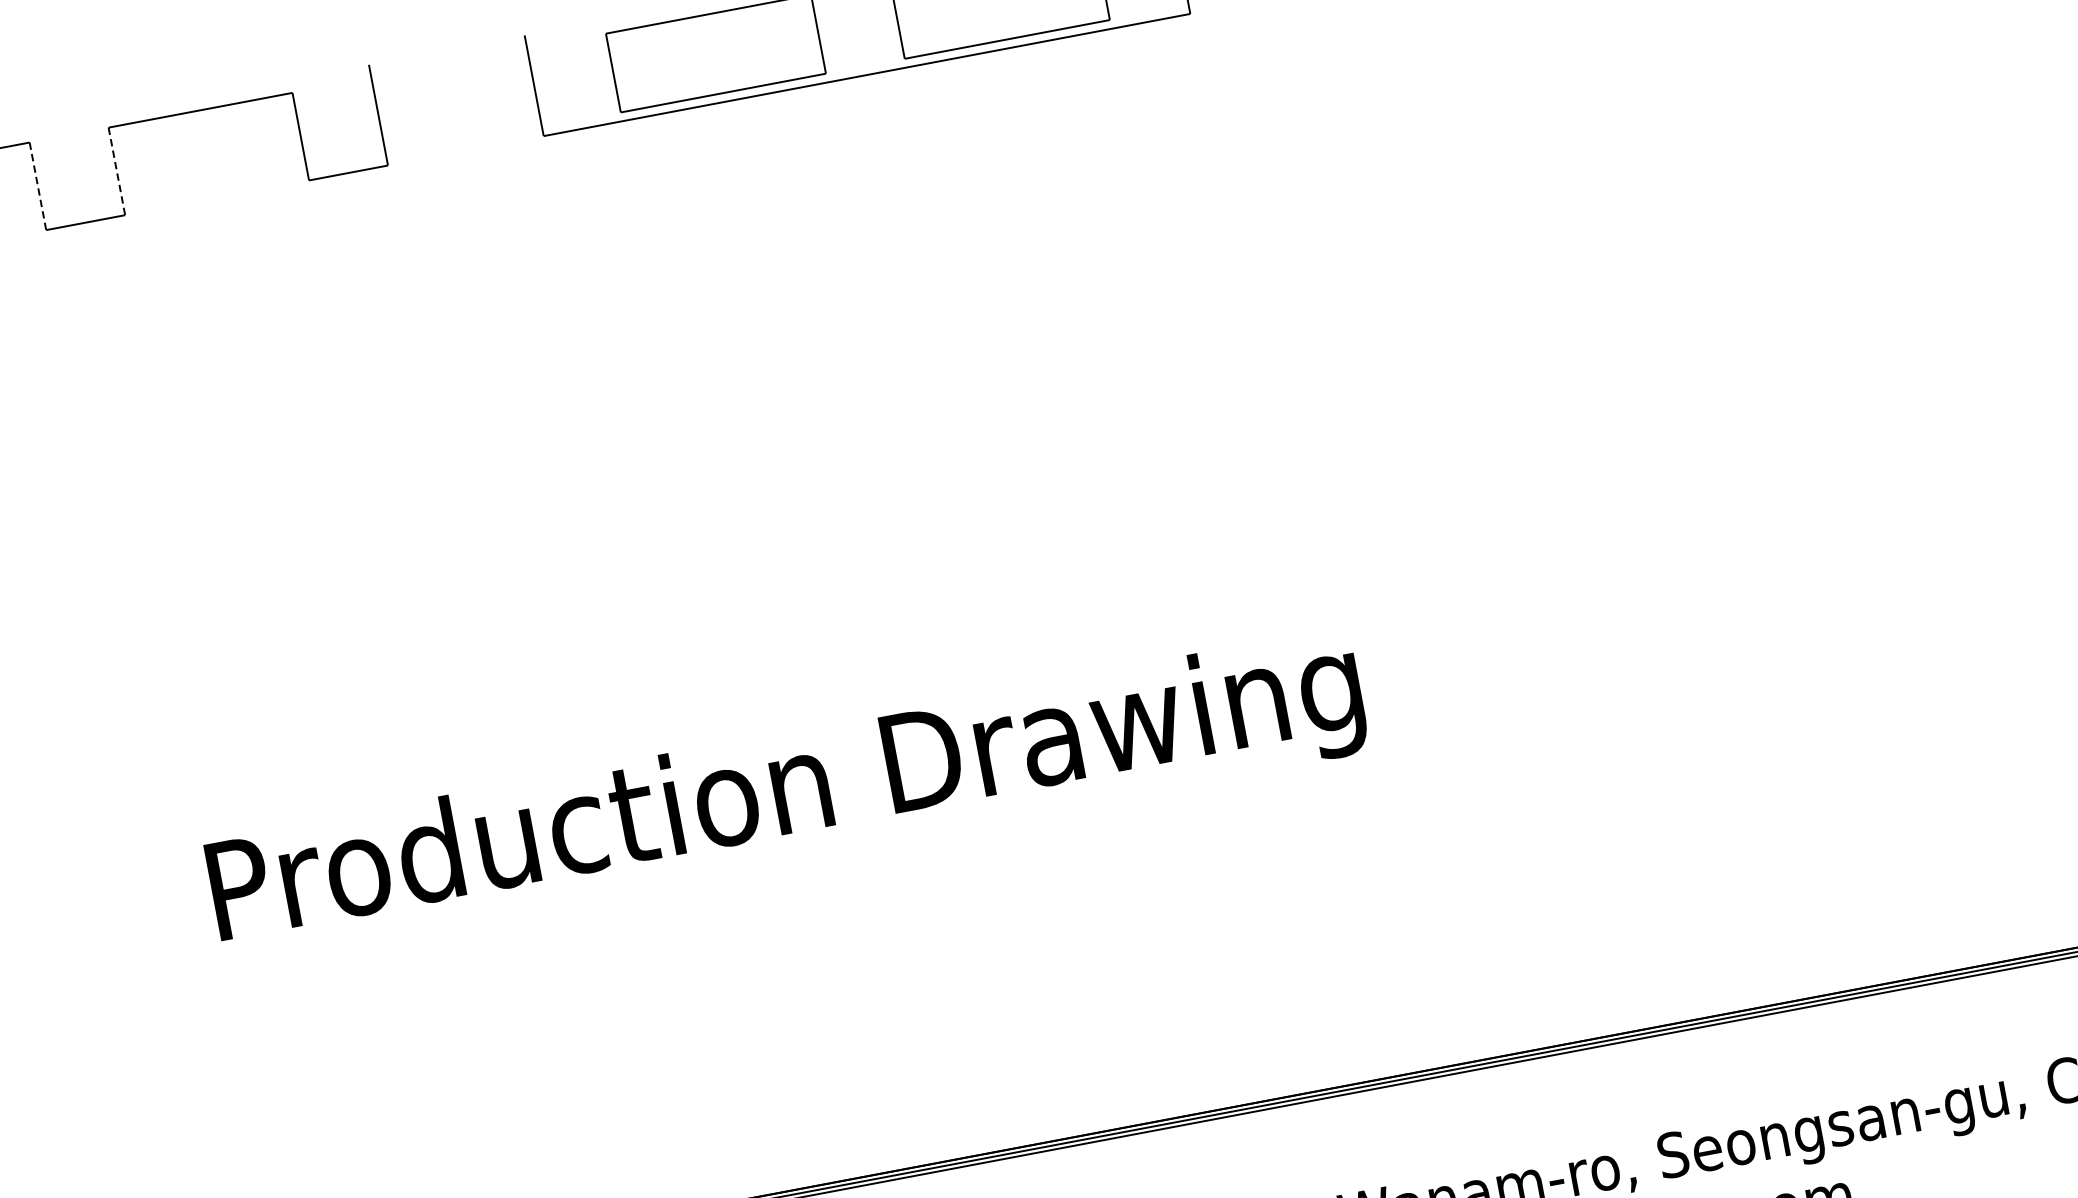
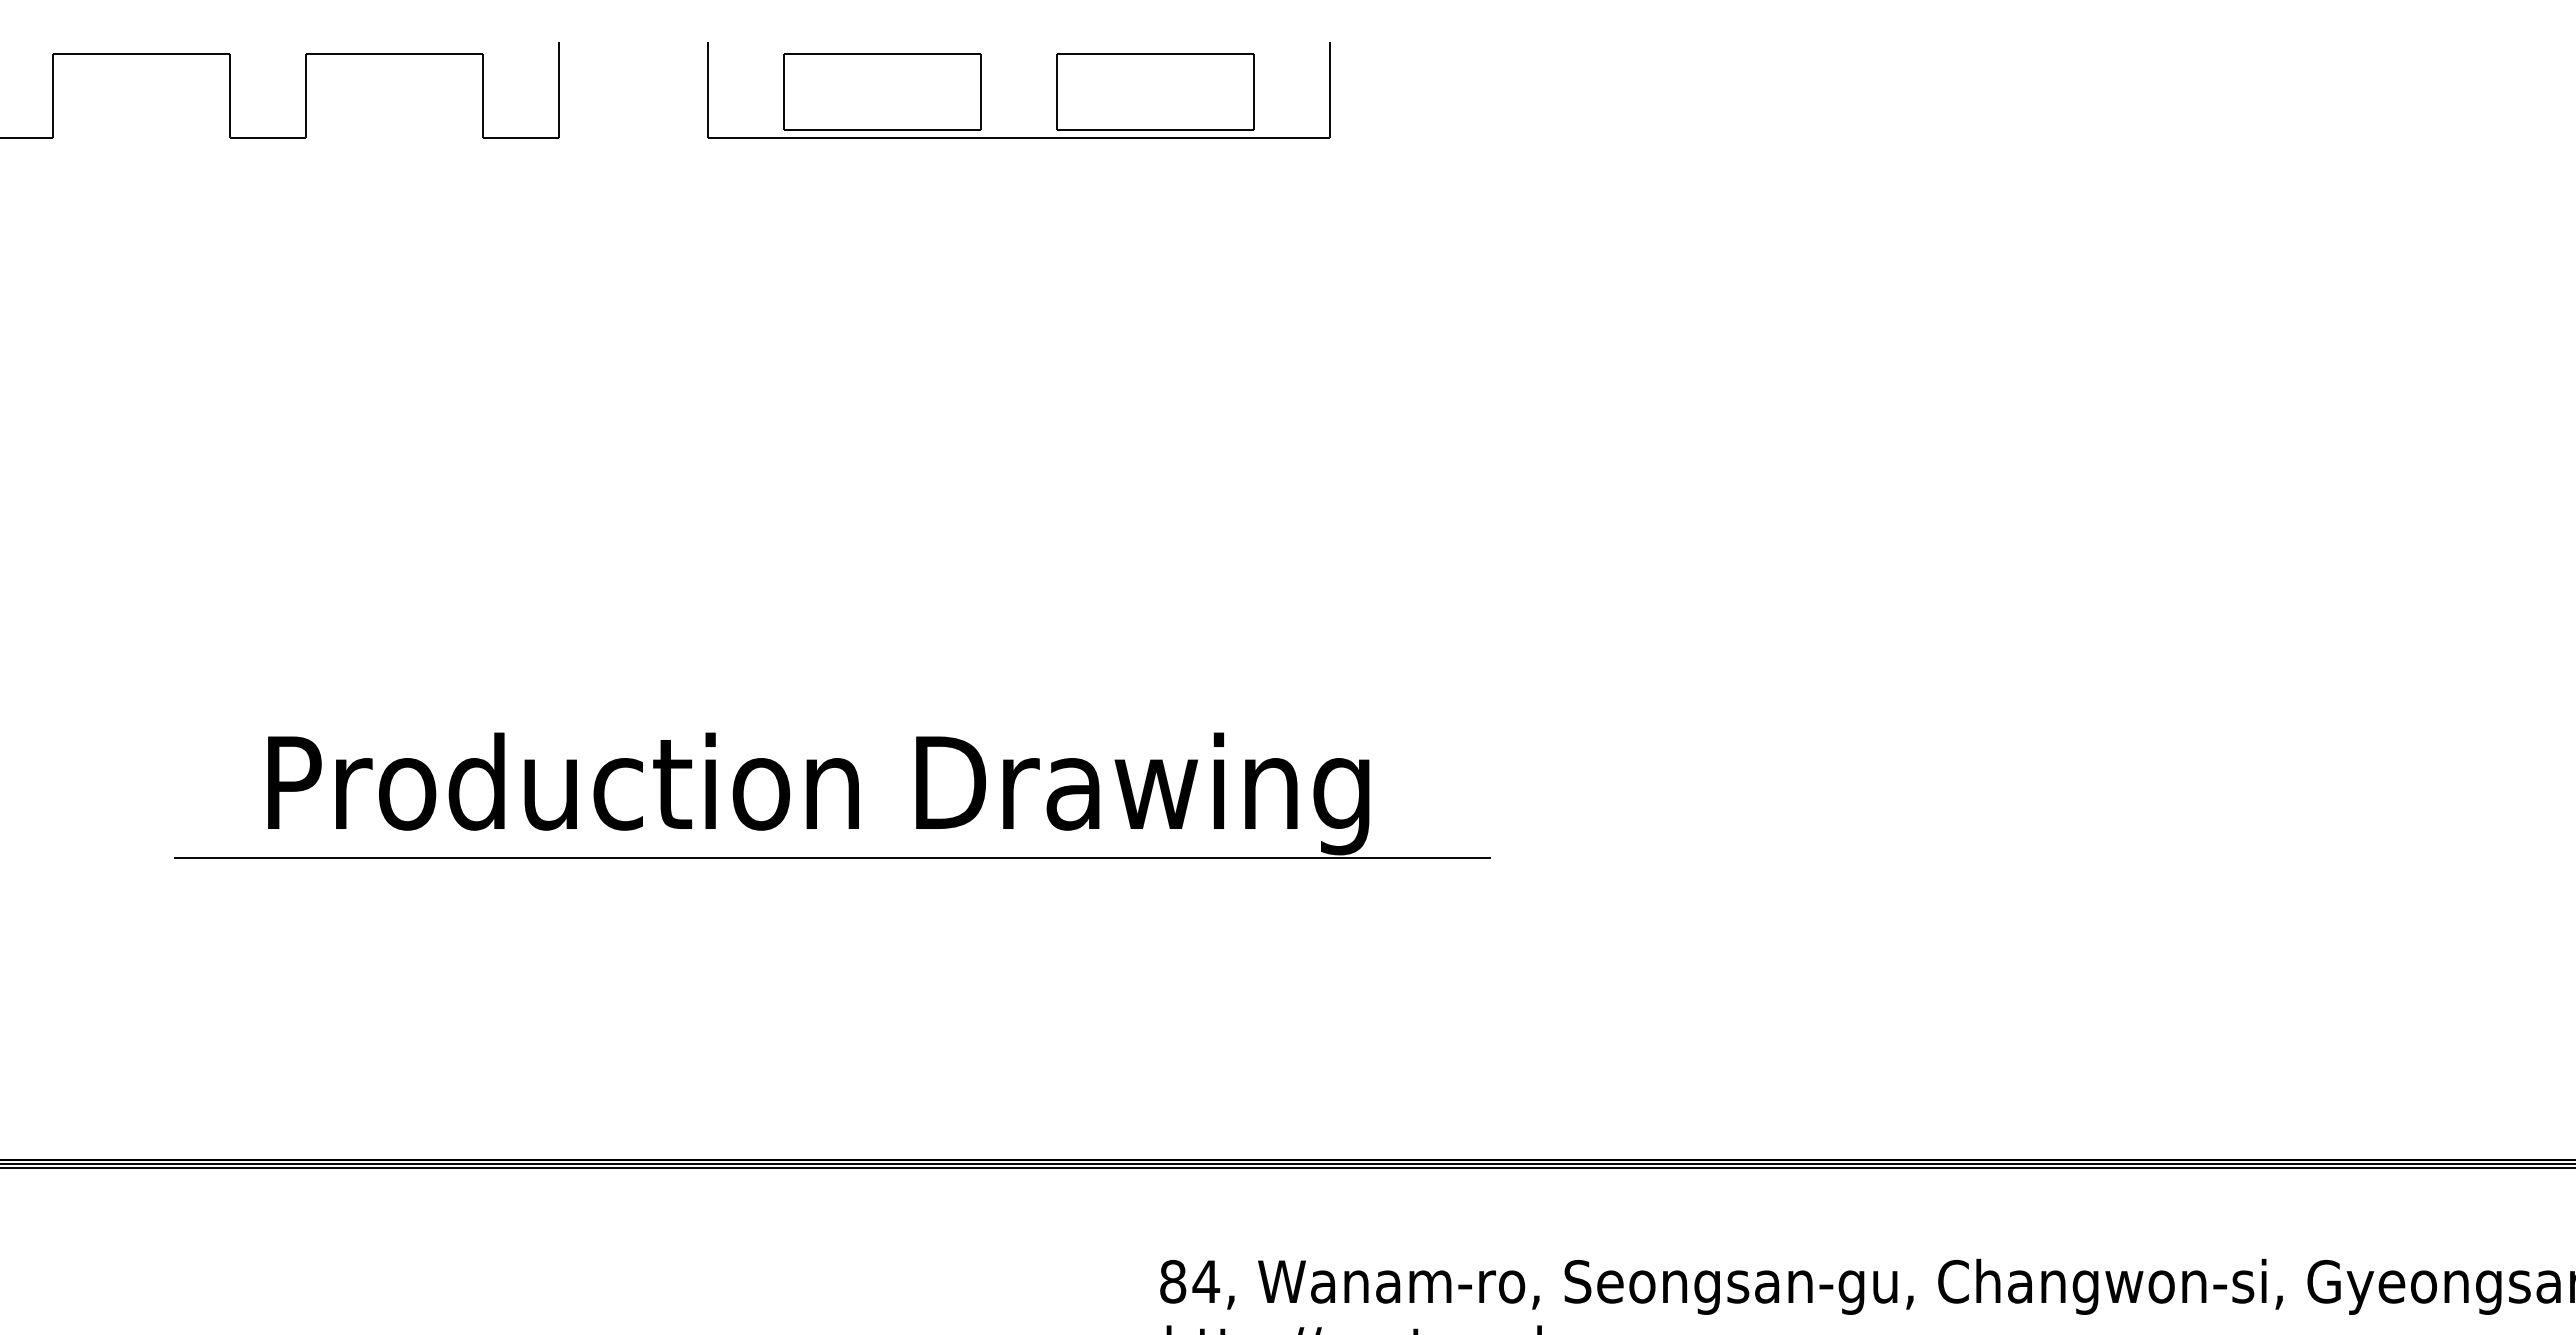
line: (117, 171) -> (306, 96), dashed -> solid
line: (38, 186) -> (230, 96), dashed -> solid
line: (814, 861) -> (832, 858), added

